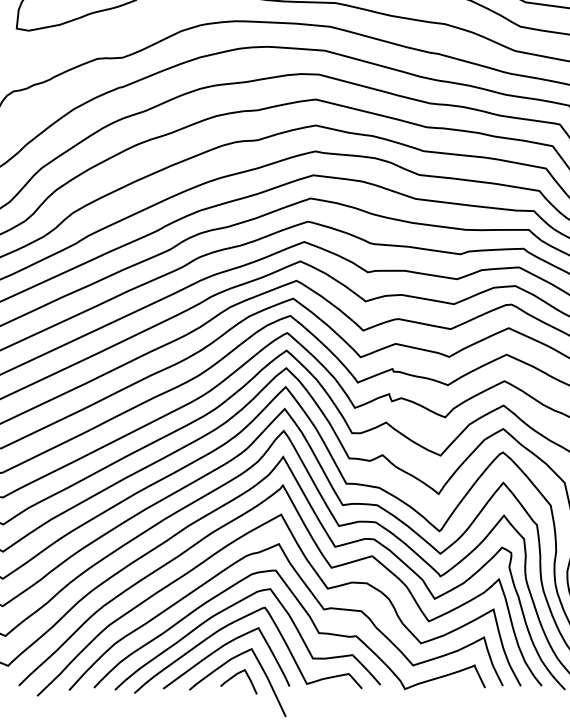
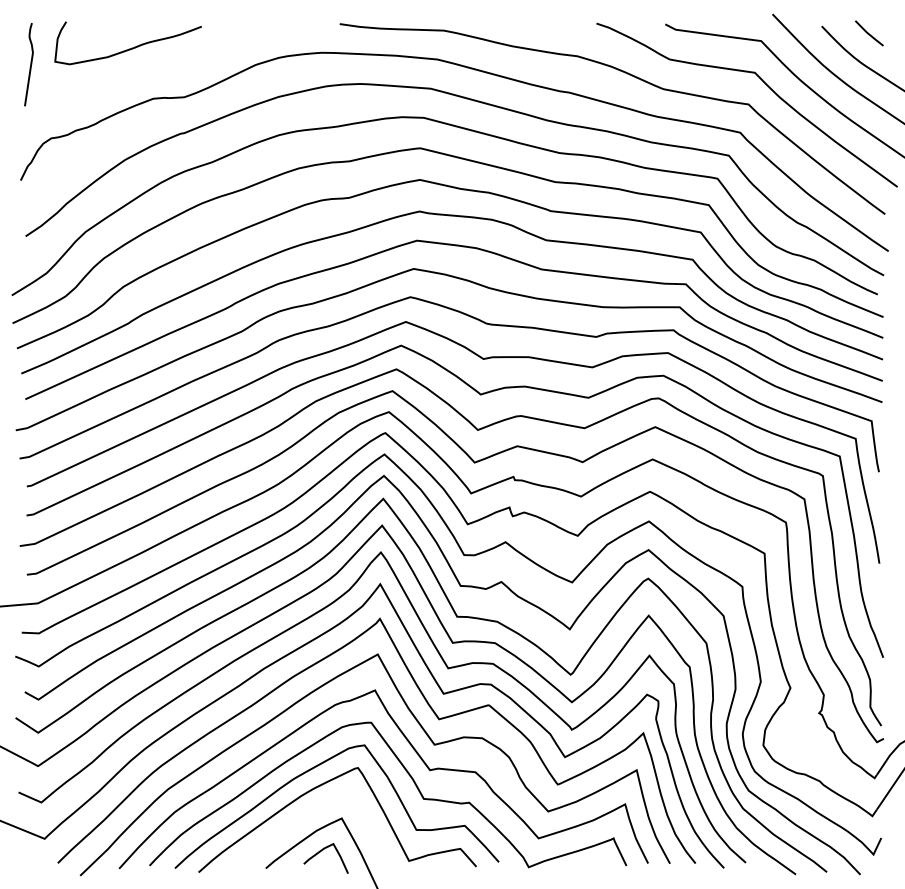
curve: (220, 649) -> (303, 818), removed

